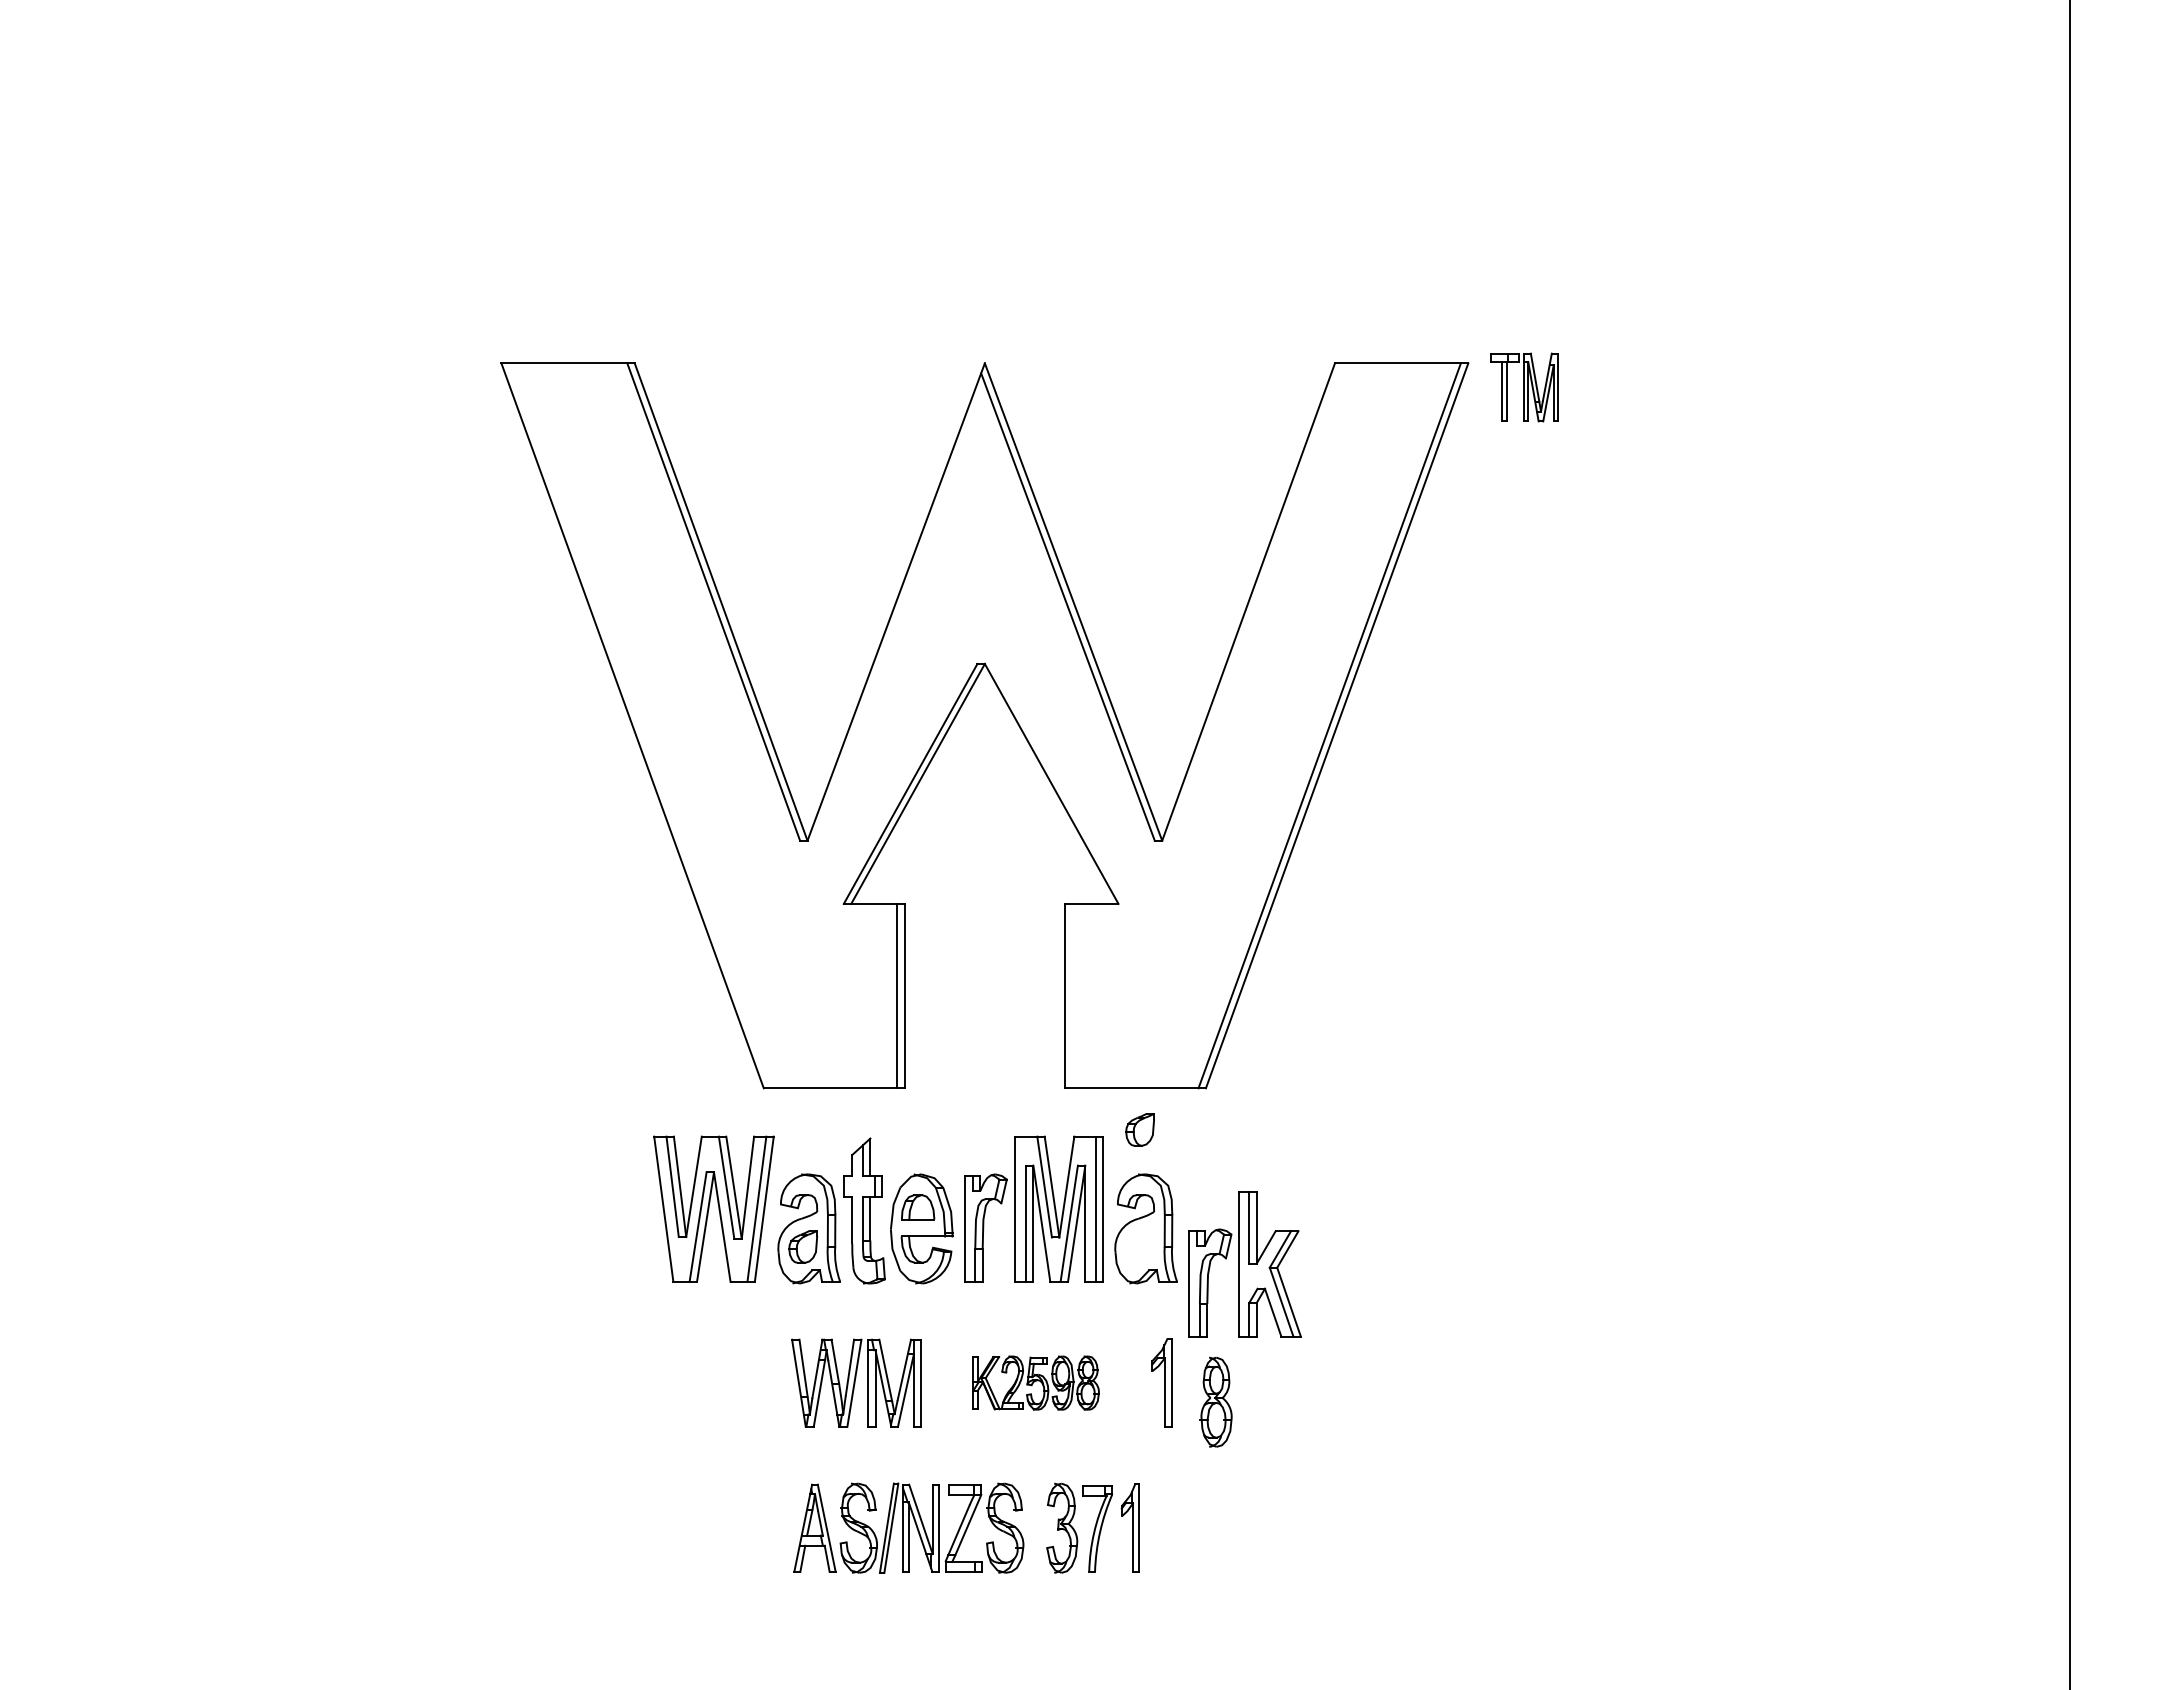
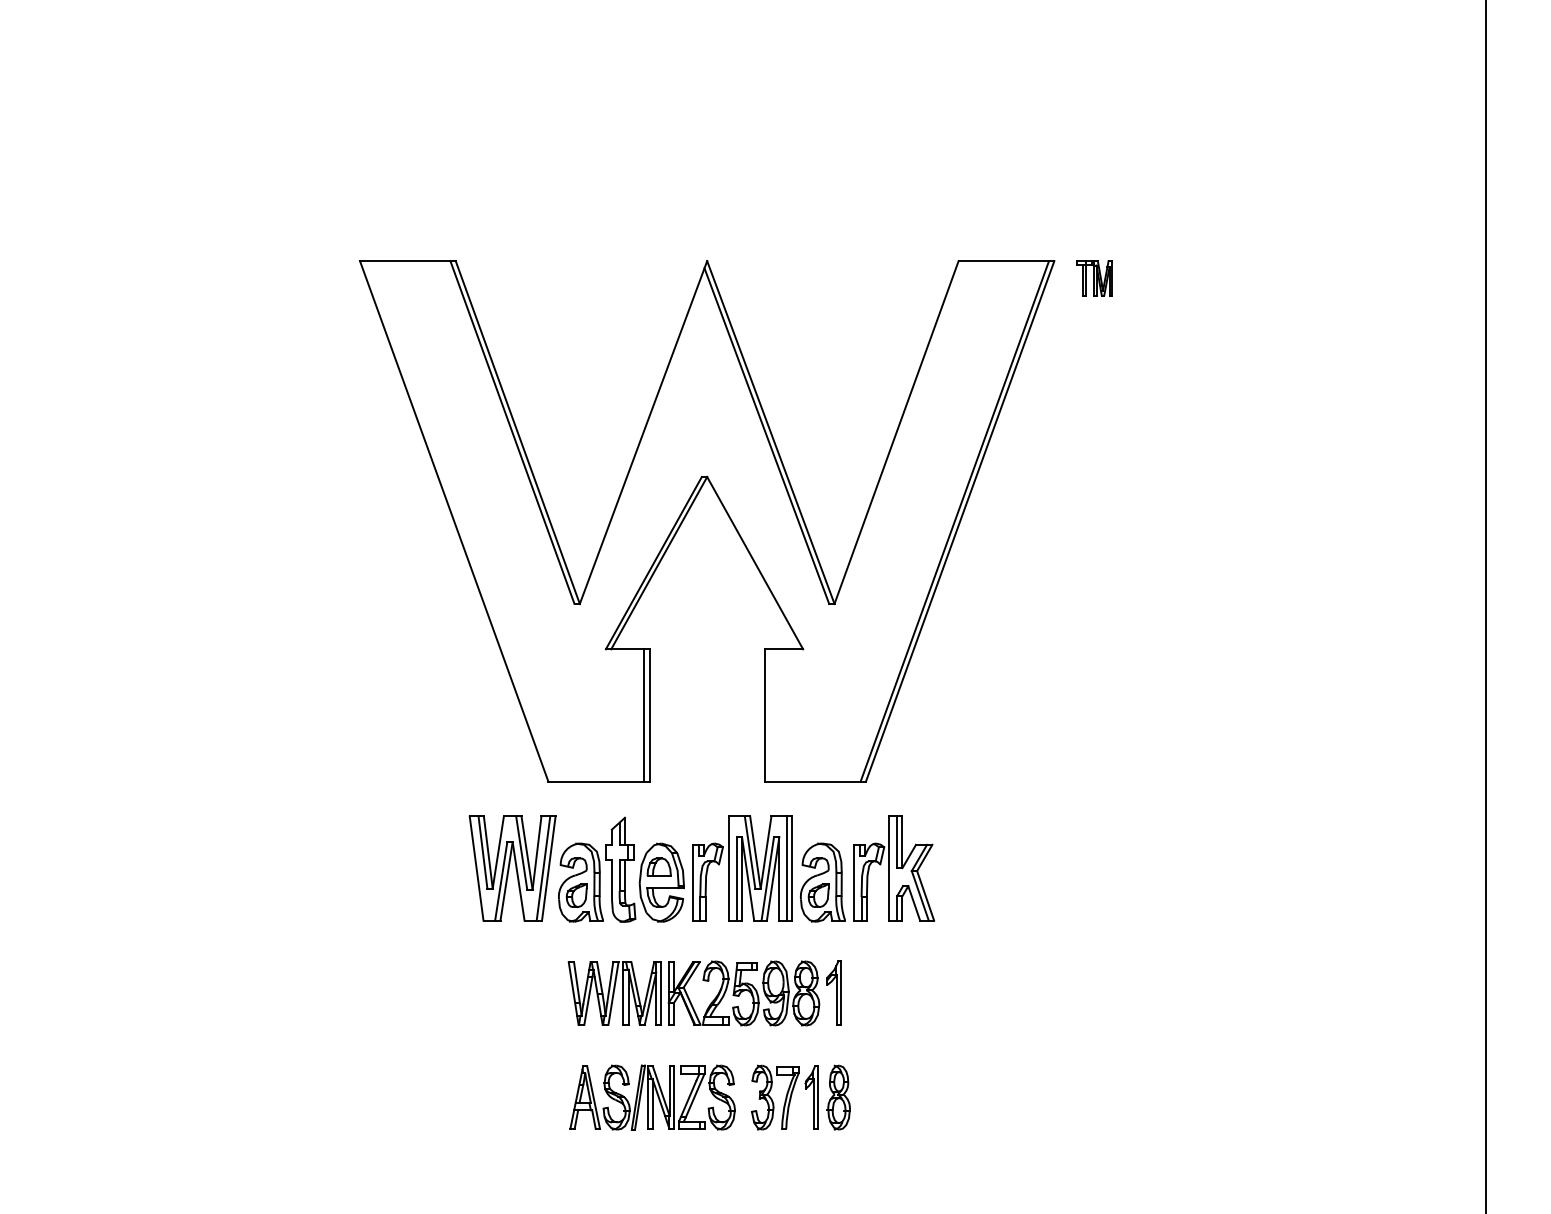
part: (1523, 387) -> (1093, 278), size x0.71
part: (1139, 1129) -> (818, 895), moved
part: (1244, 1264) -> (893, 868), moved
part: (1035, 1382) -> (743, 992), size x1.67
part: (1215, 1401) -> (838, 1097), moved

